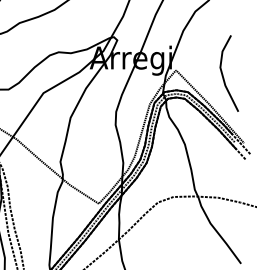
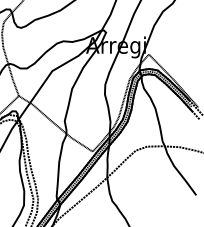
line: (223, 73) -> (183, 56), removed

